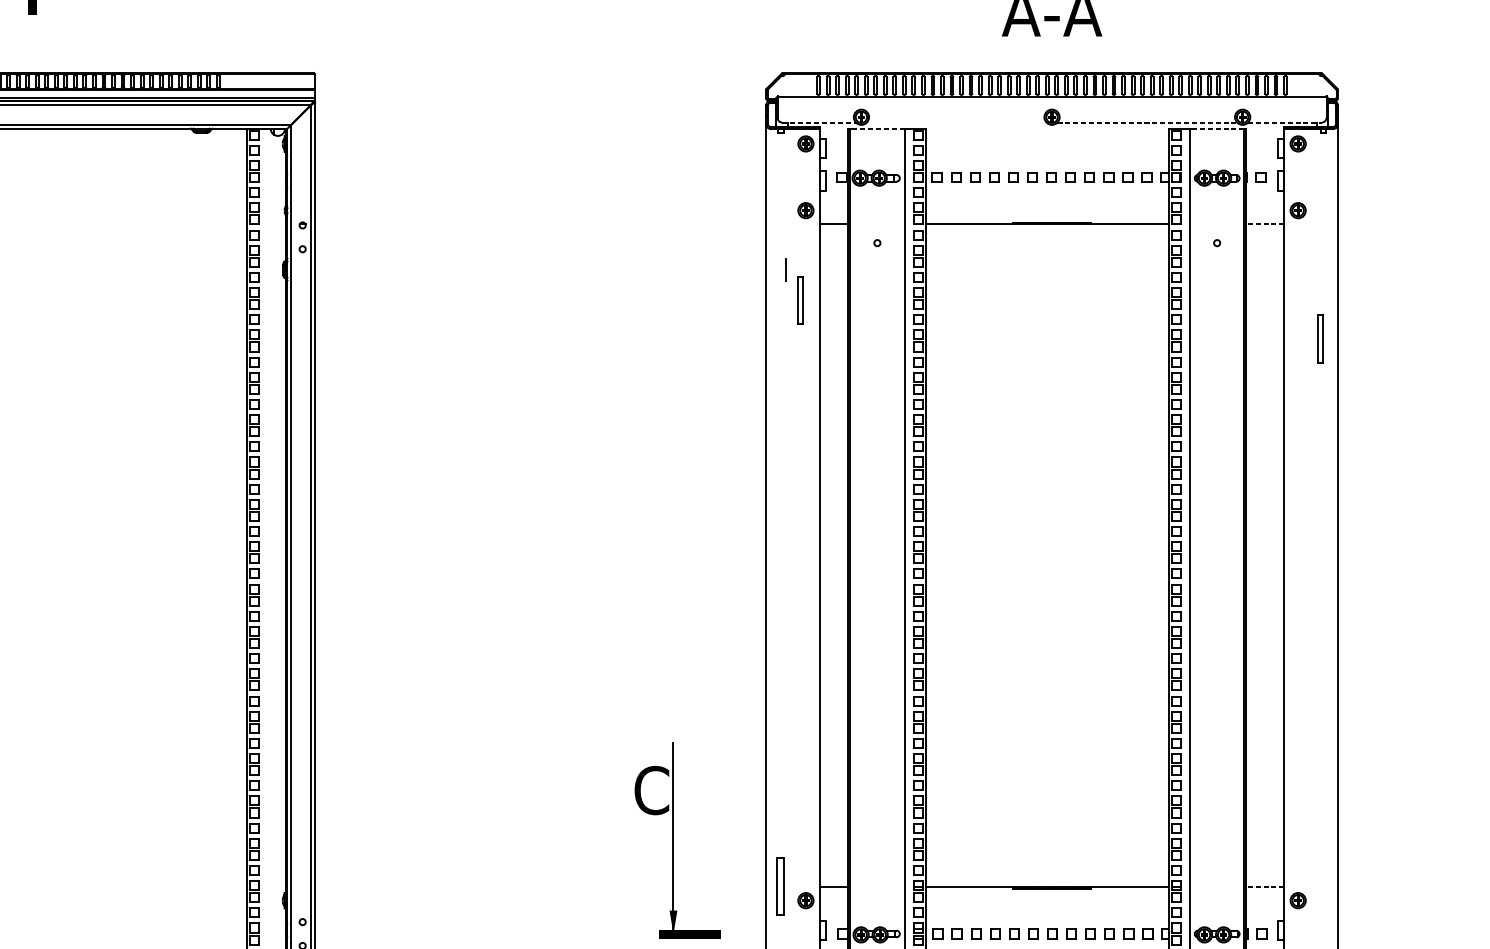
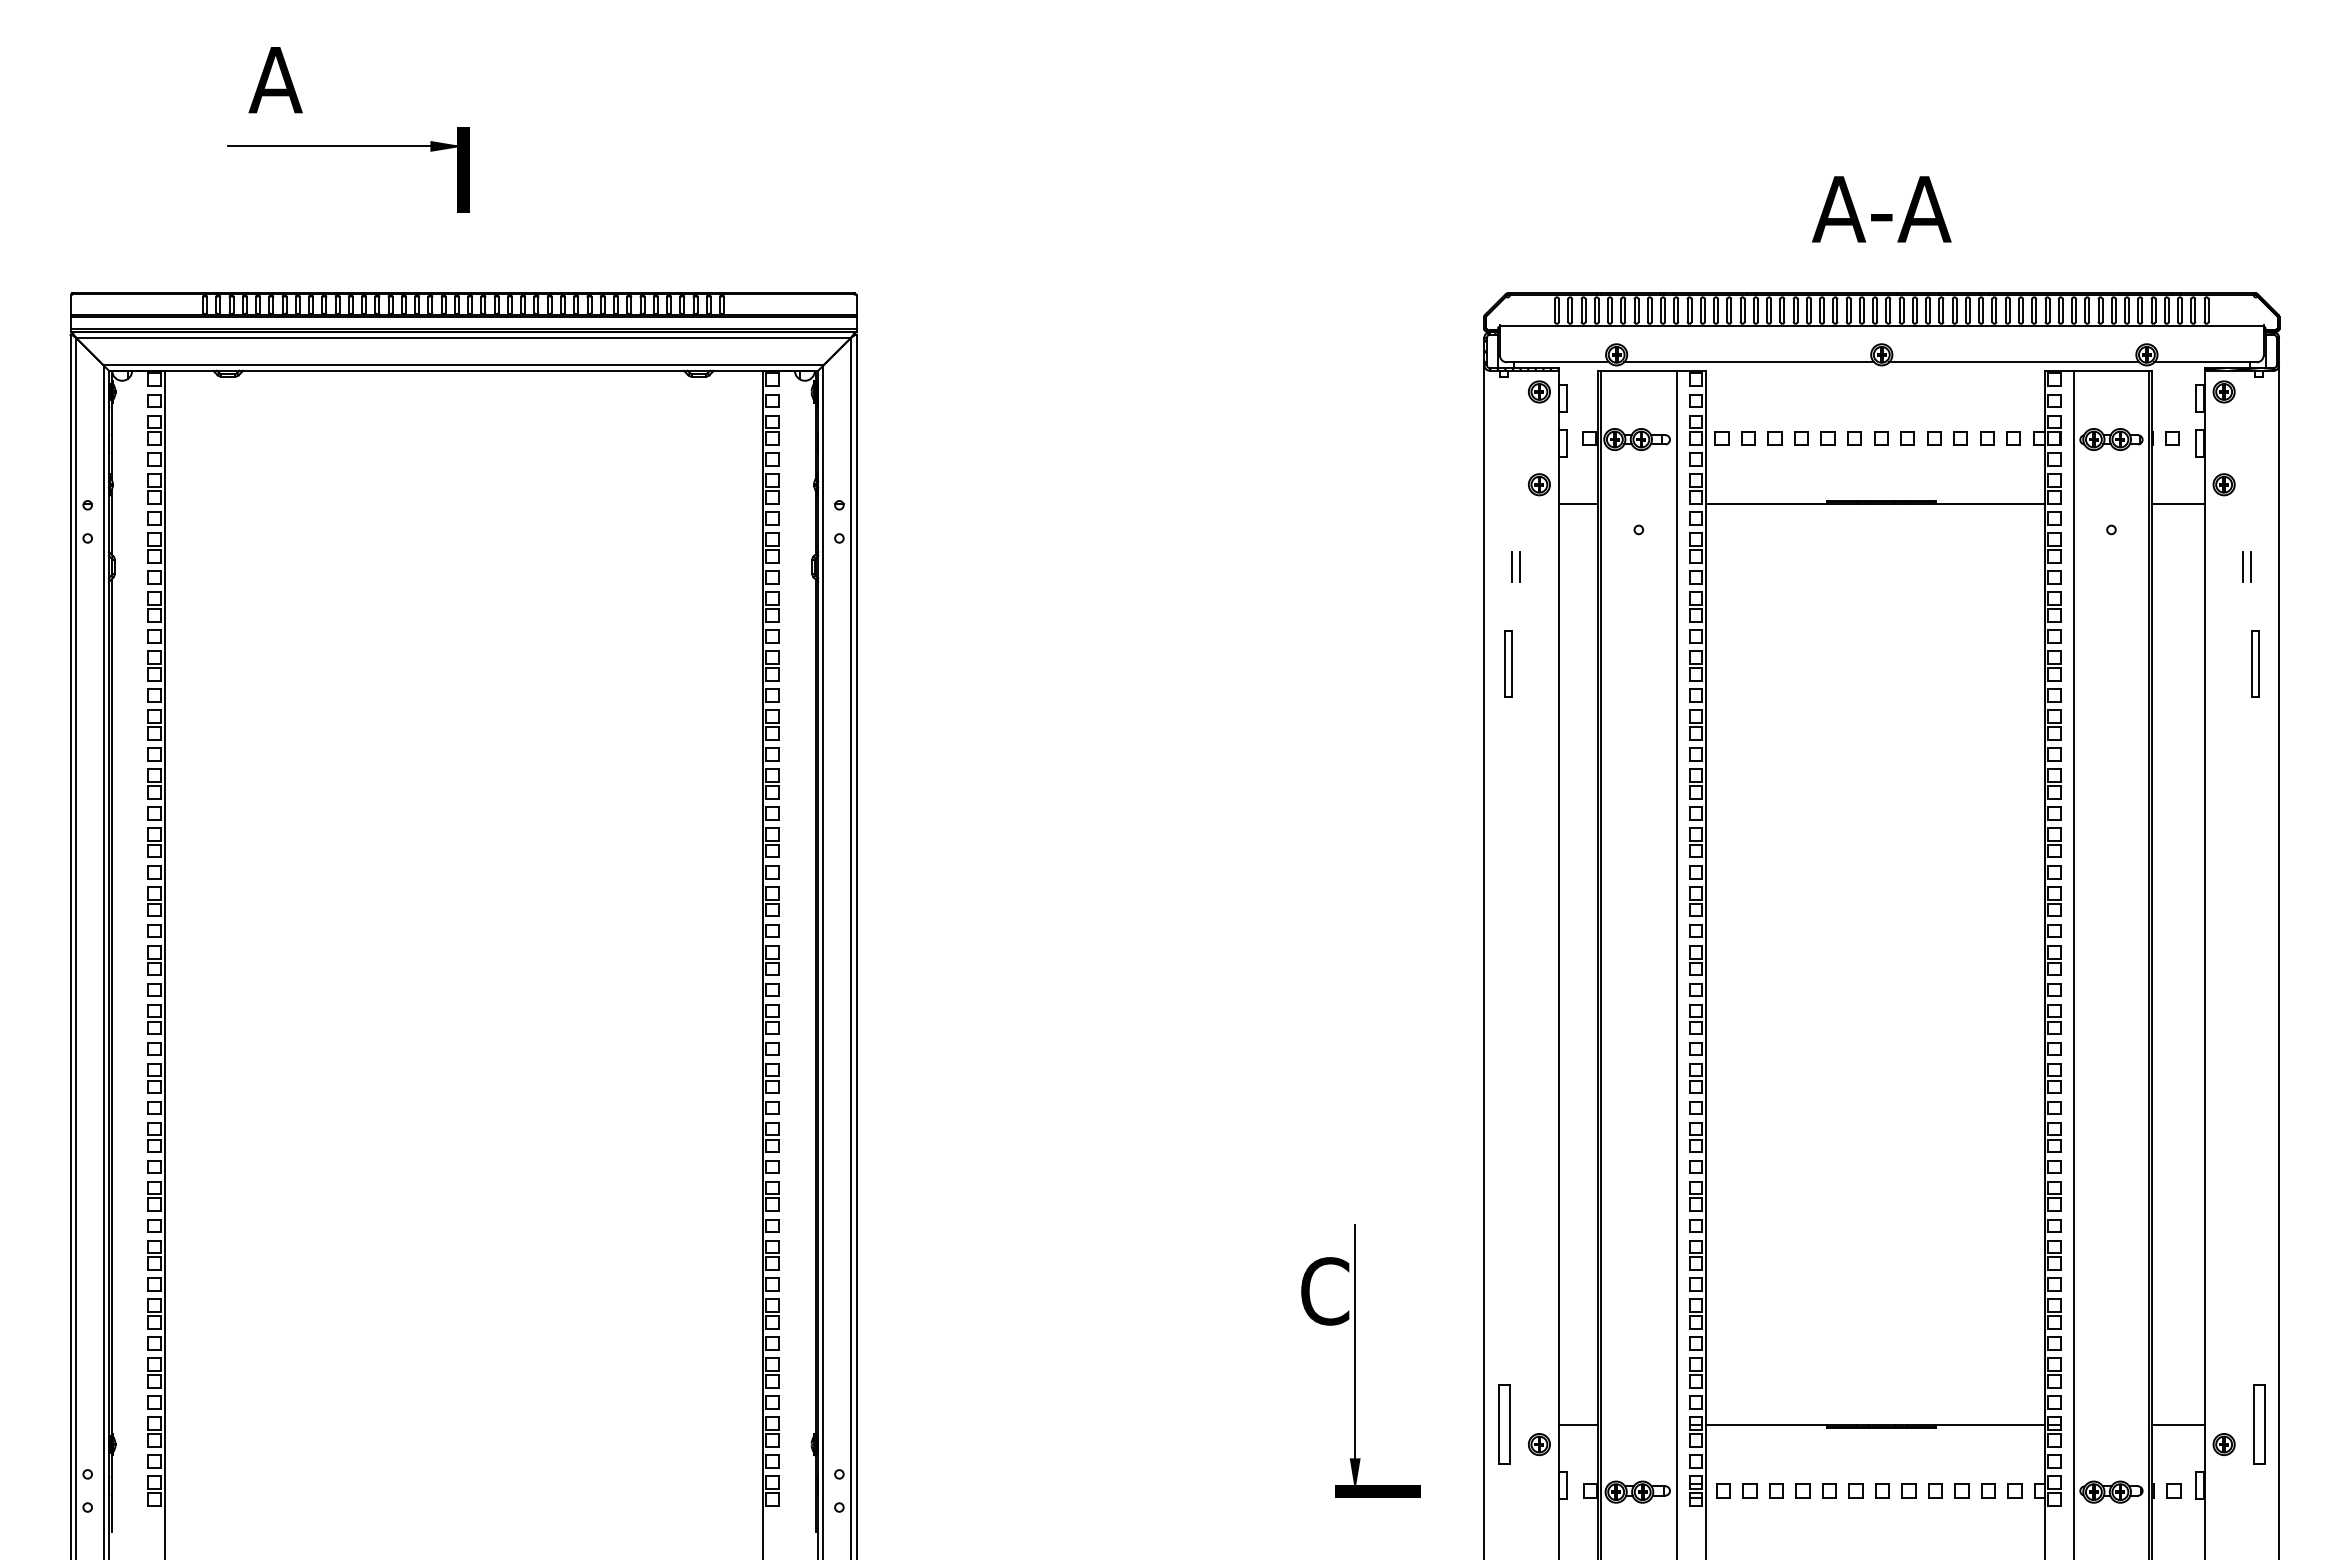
line: (819, 122) -> (1558, 362), dashed -> solid
line: (956, 122) -> (1749, 362), added
line: (1147, 122) -> (2014, 362), dashed -> solid
line: (1285, 122) -> (2206, 362), dashed -> solid
line: (877, 128) -> (1639, 370), dashed -> solid
line: (1217, 128) -> (2111, 370), dashed -> solid
line: (1265, 224) -> (2178, 503), dashed -> solid
line: (792, 269) -> (1520, 566), added
line: (1312, 269) -> (2243, 566), added
line: (1317, 269) -> (2251, 566), added
part: (800, 300) -> (1508, 663), moved
line: (1265, 886) -> (2178, 1425), dashed -> solid
part: (1323, 886) -> (2259, 1424), added

